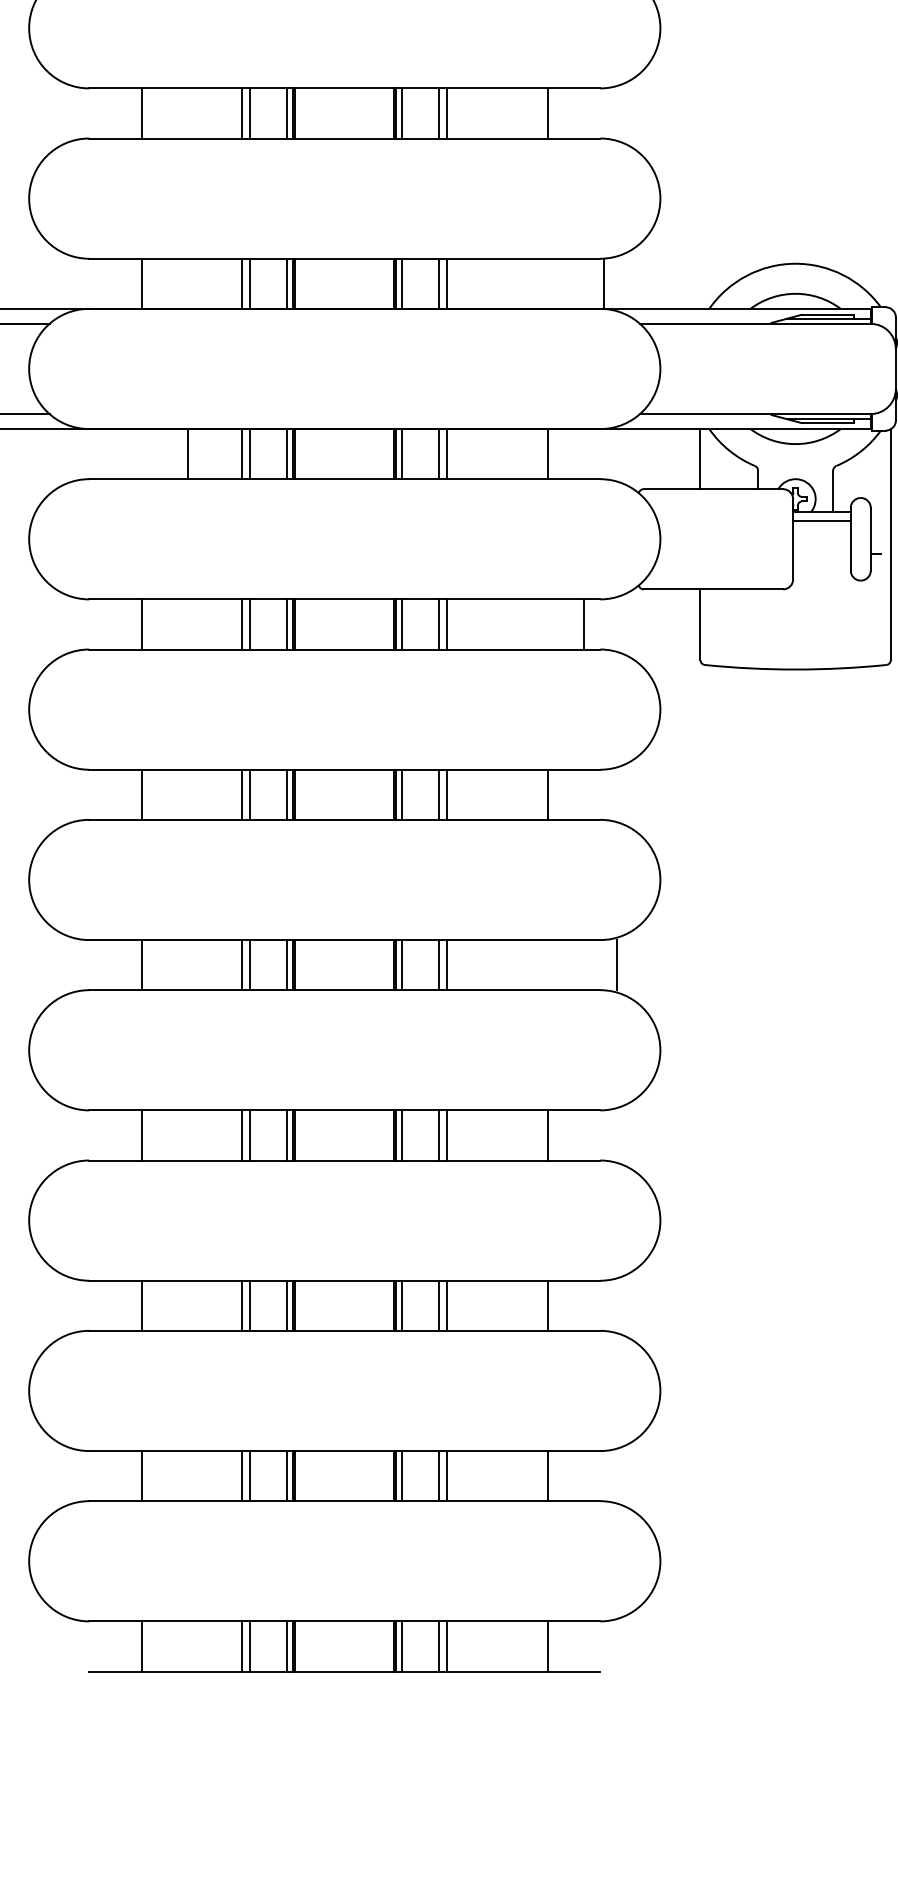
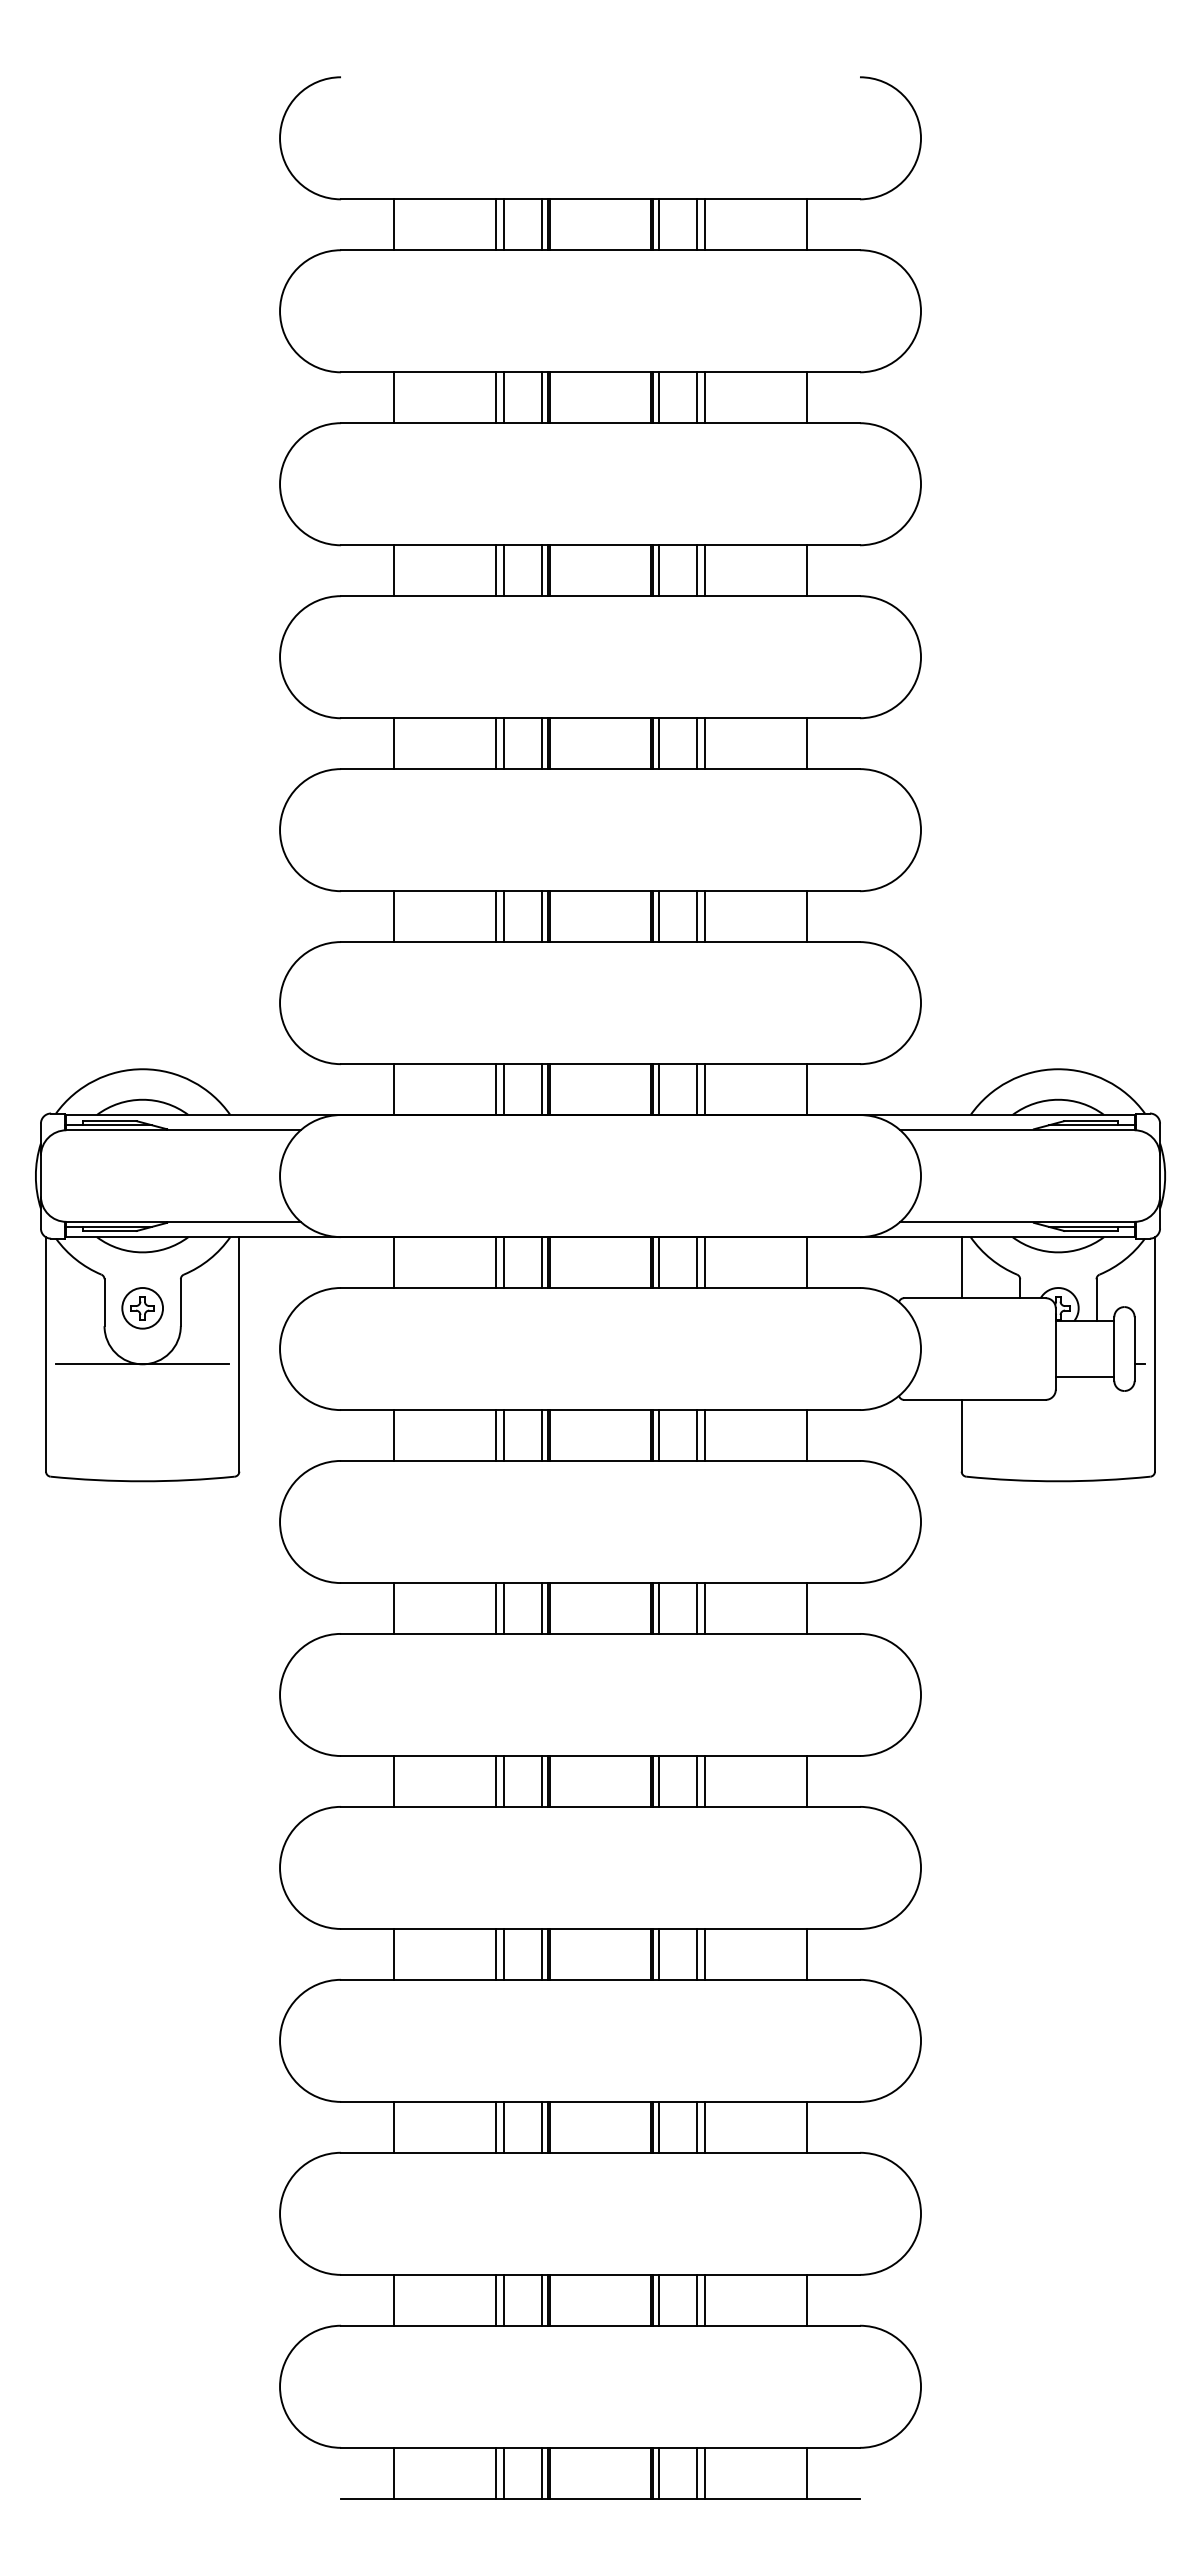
line: (603, 283) -> (806, 1089), moved
line: (188, 454) -> (394, 1262), moved
line: (821, 521) -> (1084, 1377), moved
line: (584, 624) -> (806, 1435), moved
line: (616, 965) -> (806, 1781), moved

